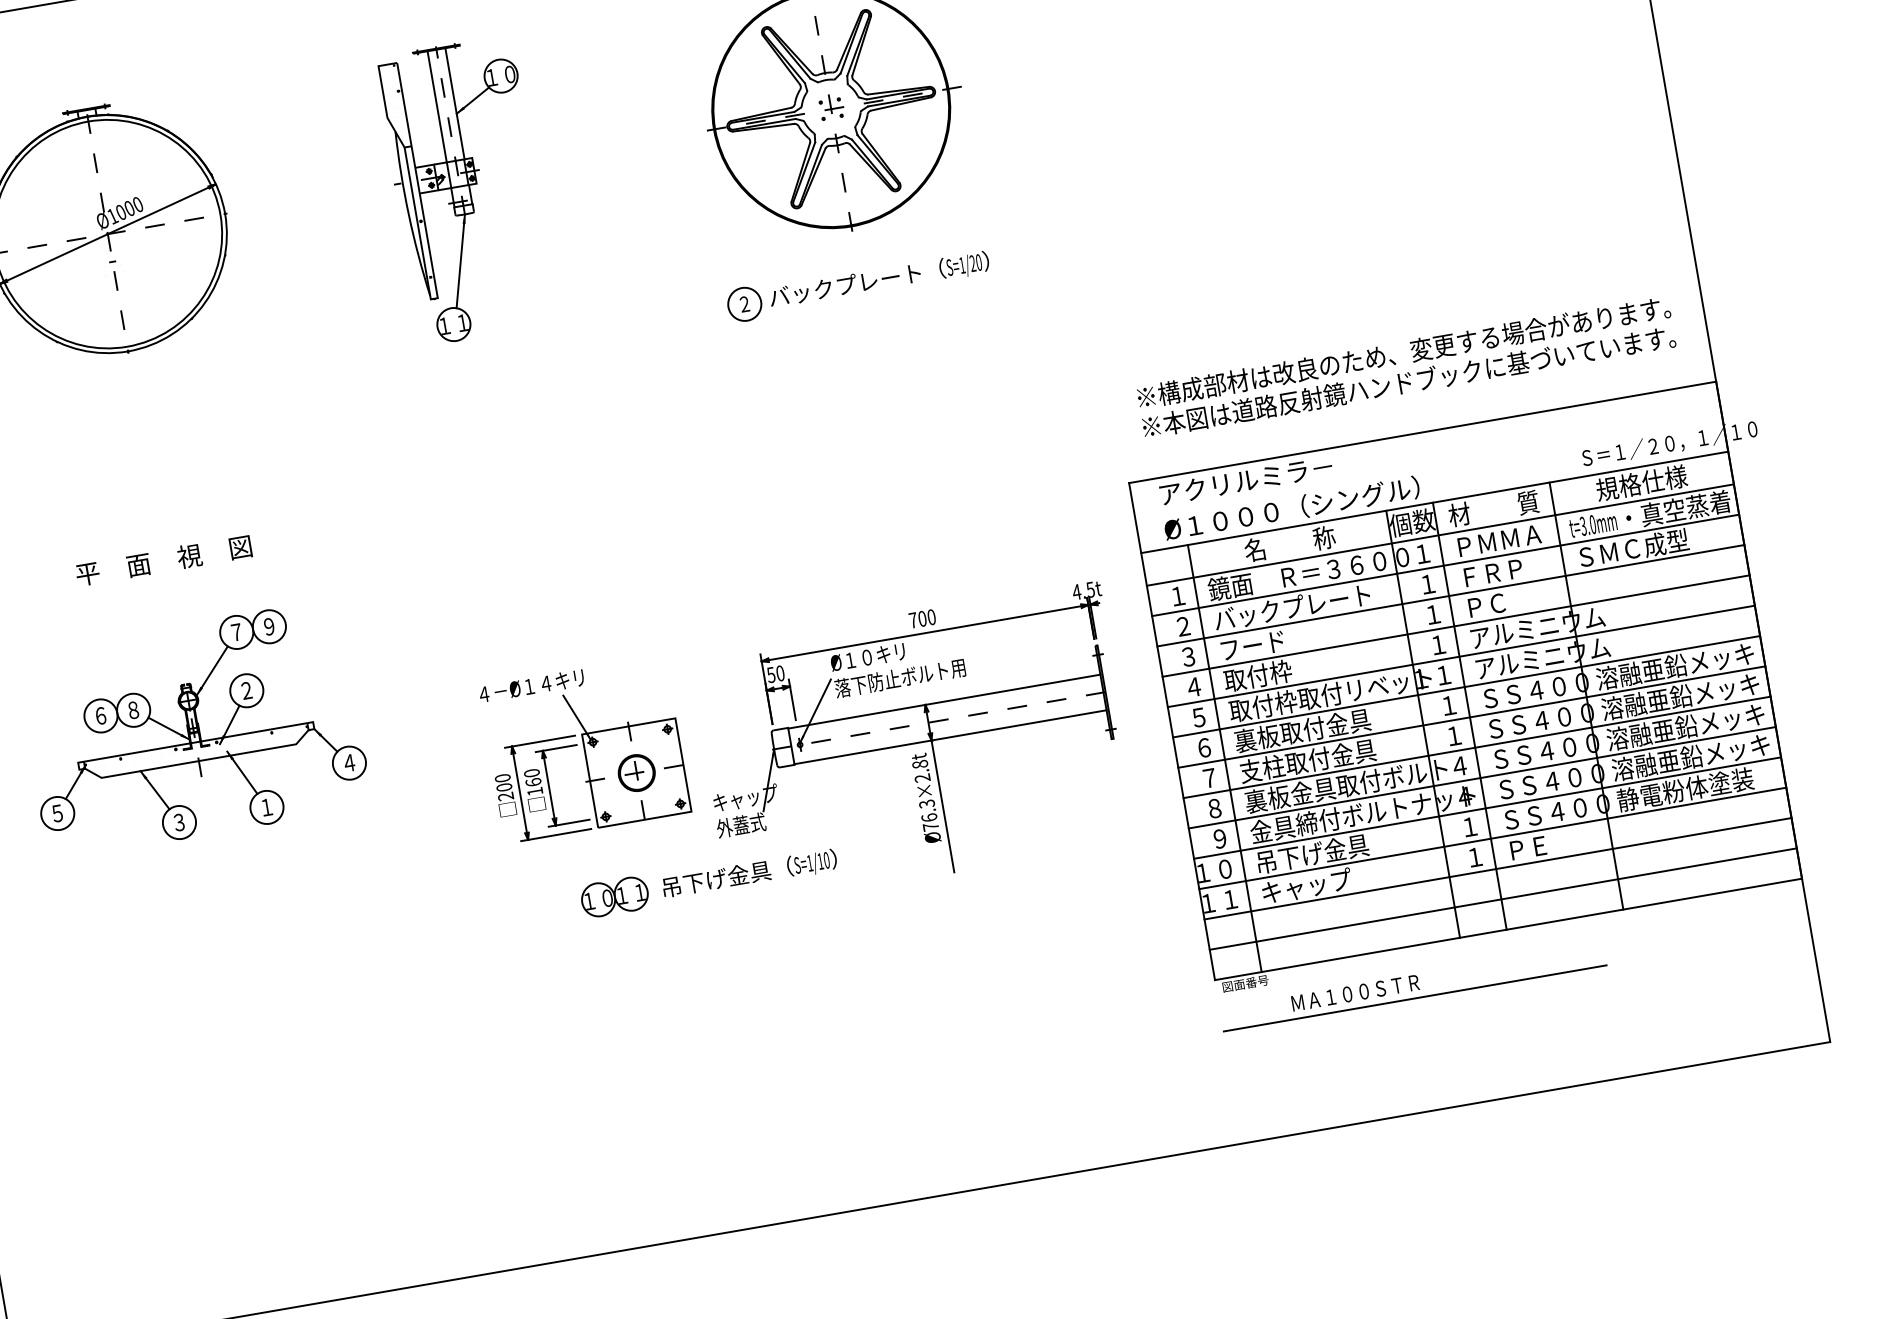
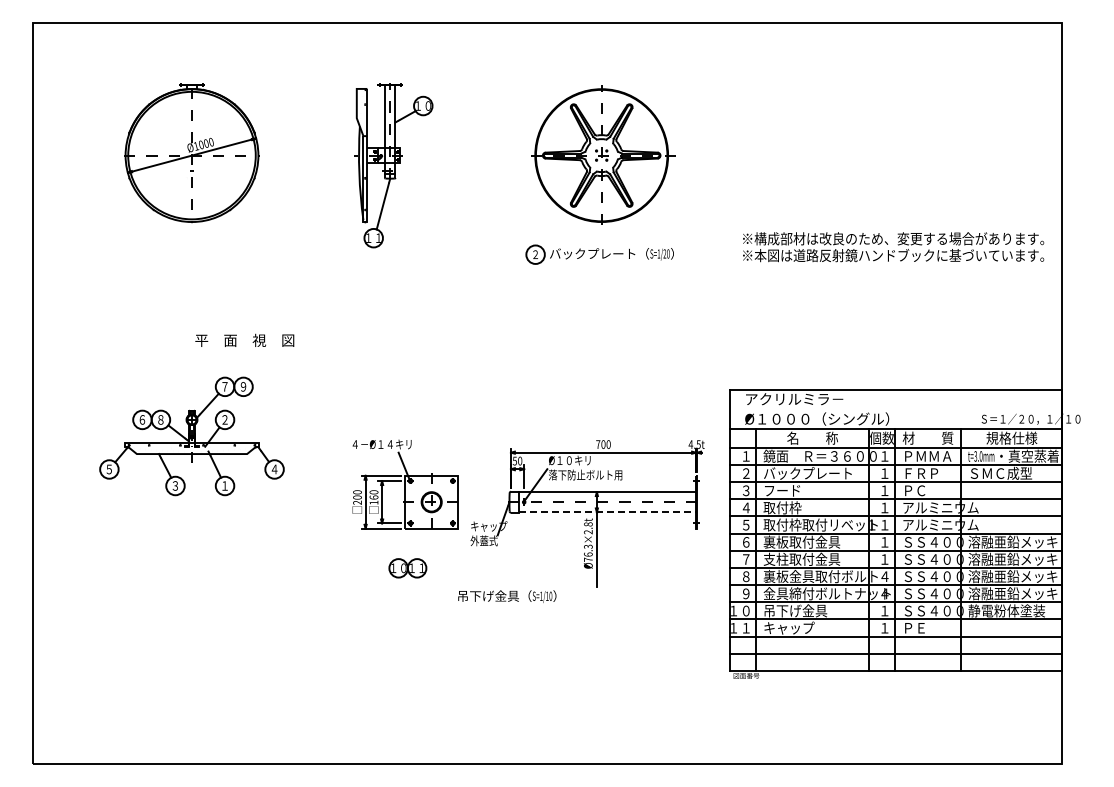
text: (1406, 367) -> (893, 247), moved
text: (163, 558) -> (244, 339), moved
line: (952, 737) -> (608, 512), solid -> dashed
text: (750, 873) -> (507, 596), moved
part: (1413, 986) -> (838, 693), removed

